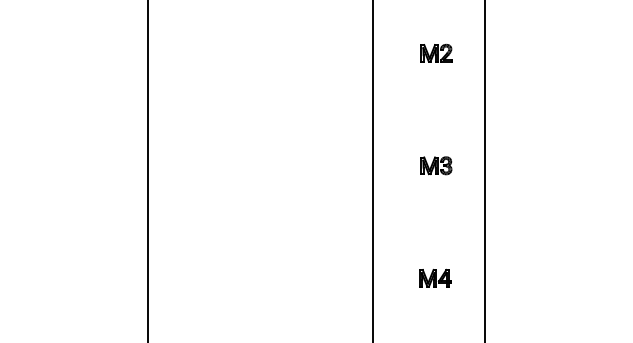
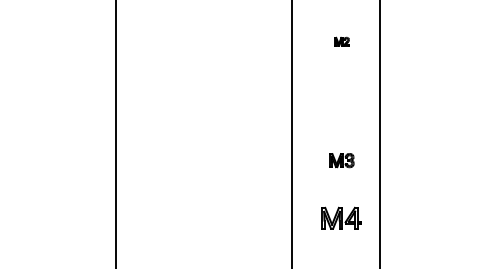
part: (436, 52) -> (342, 41), size x0.6
part: (436, 165) -> (342, 160), moved
part: (435, 277) -> (341, 217), size x1.6

